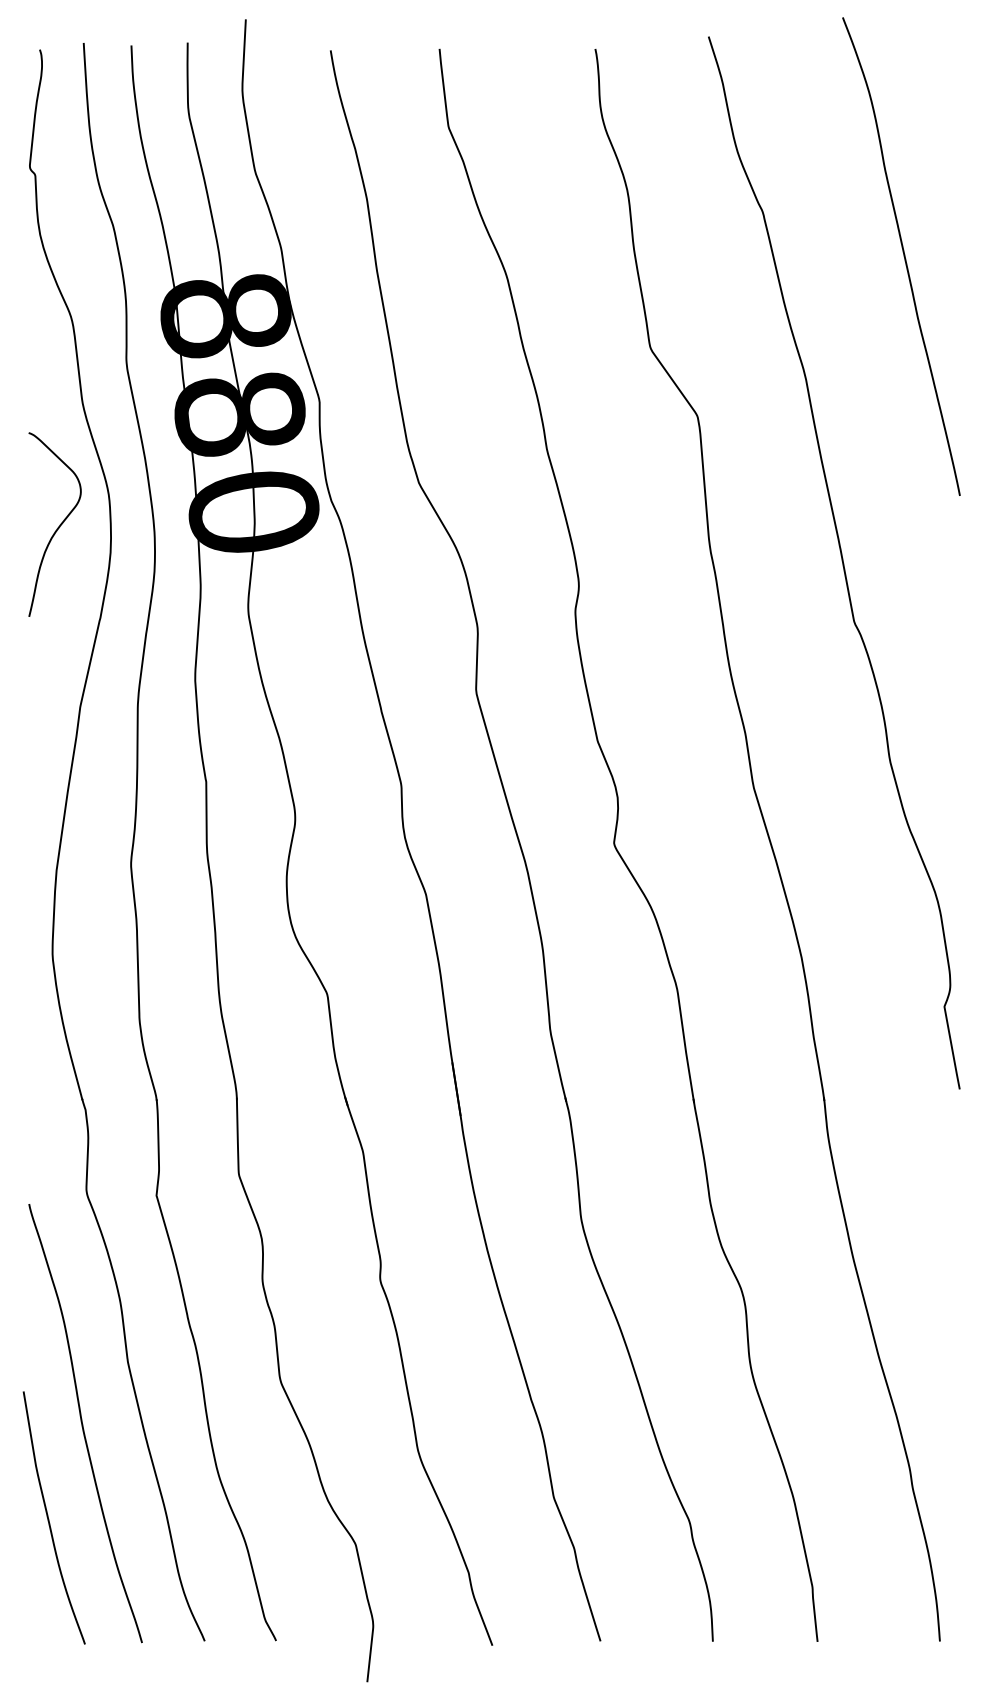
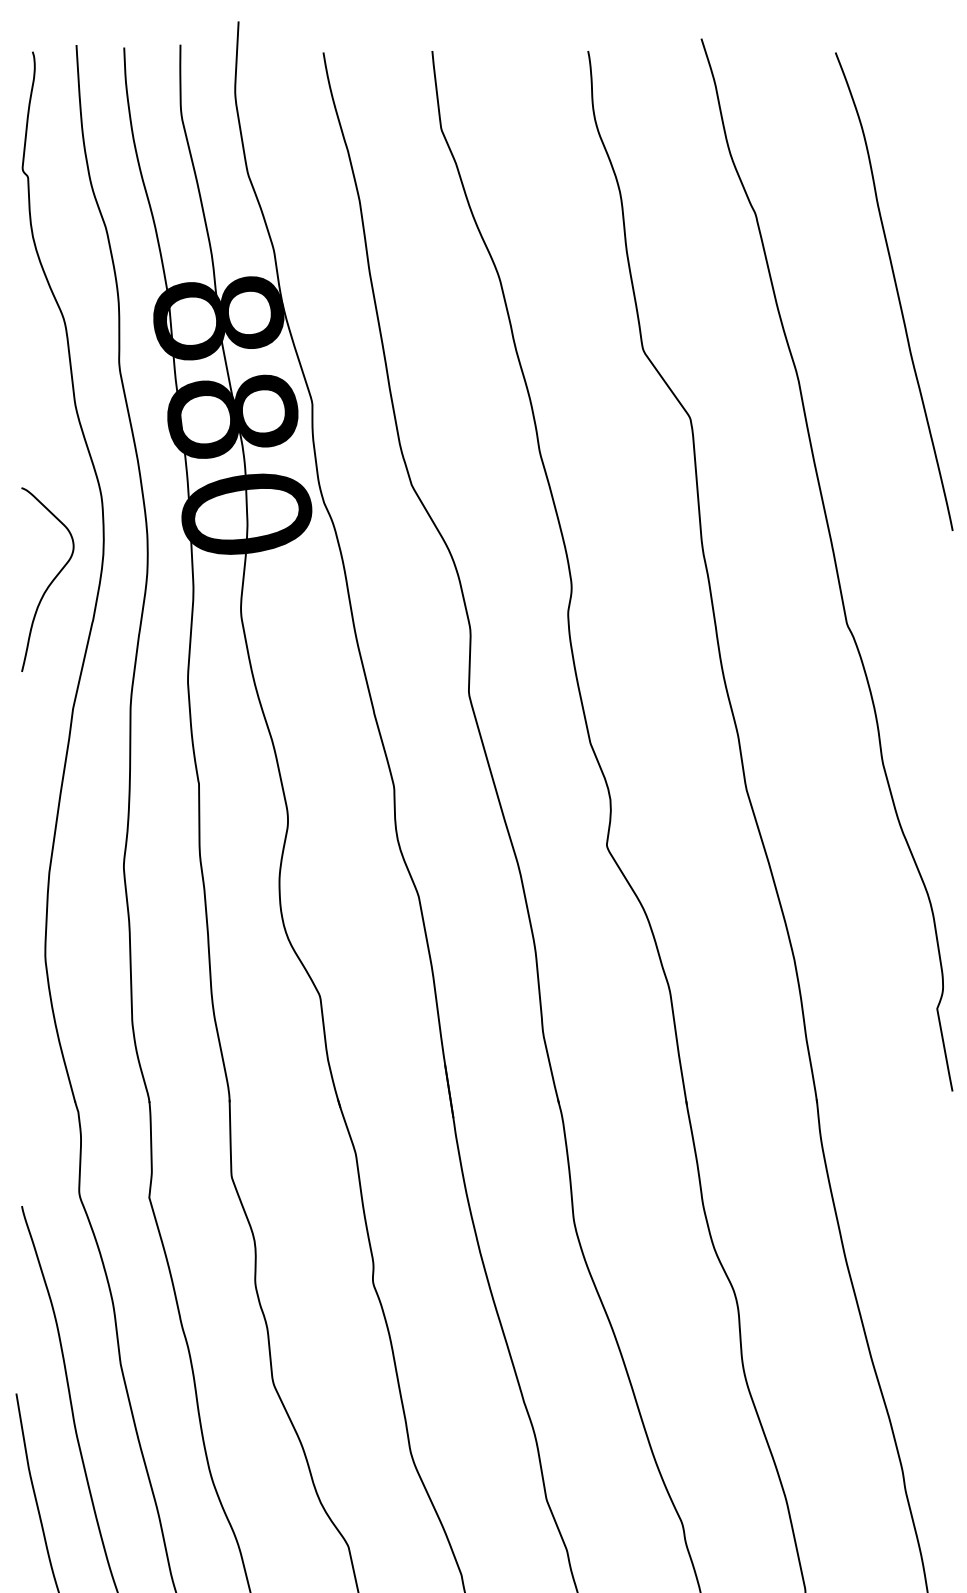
curve: (903, 256) -> (896, 291), moved
curve: (57, 527) -> (50, 582), moved

